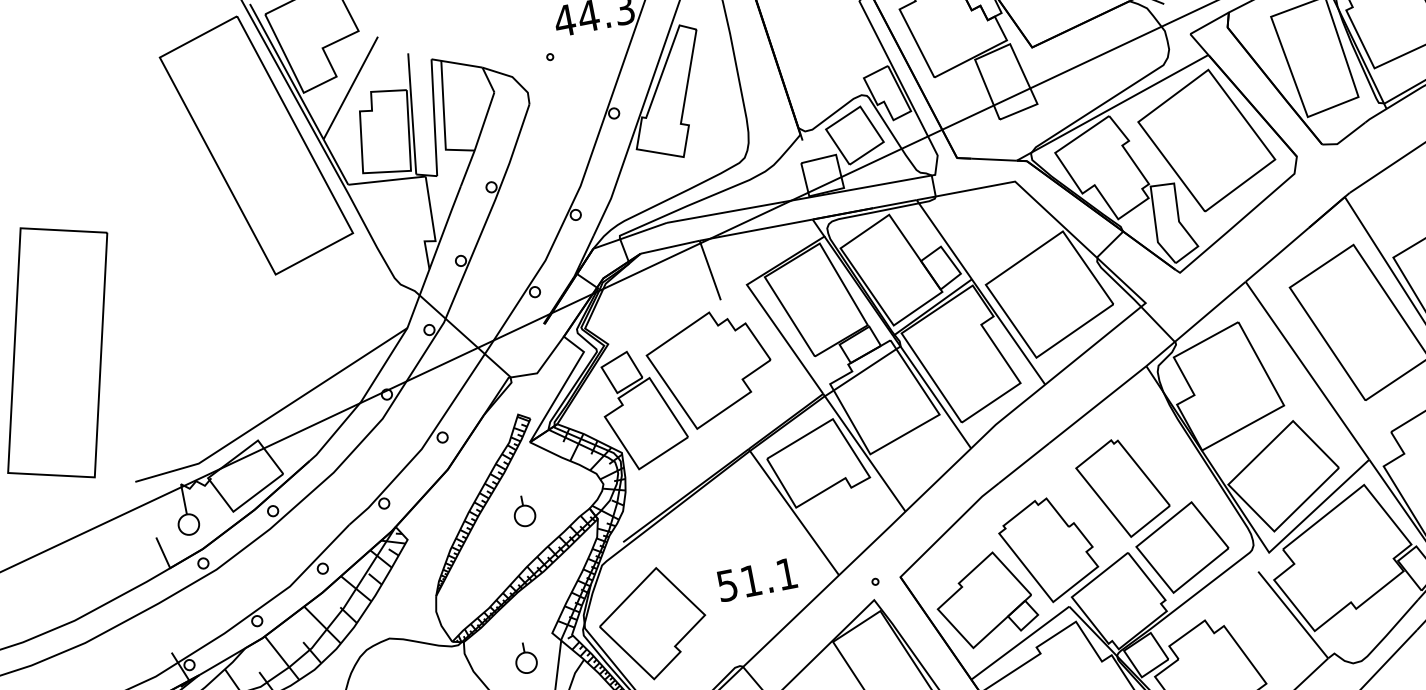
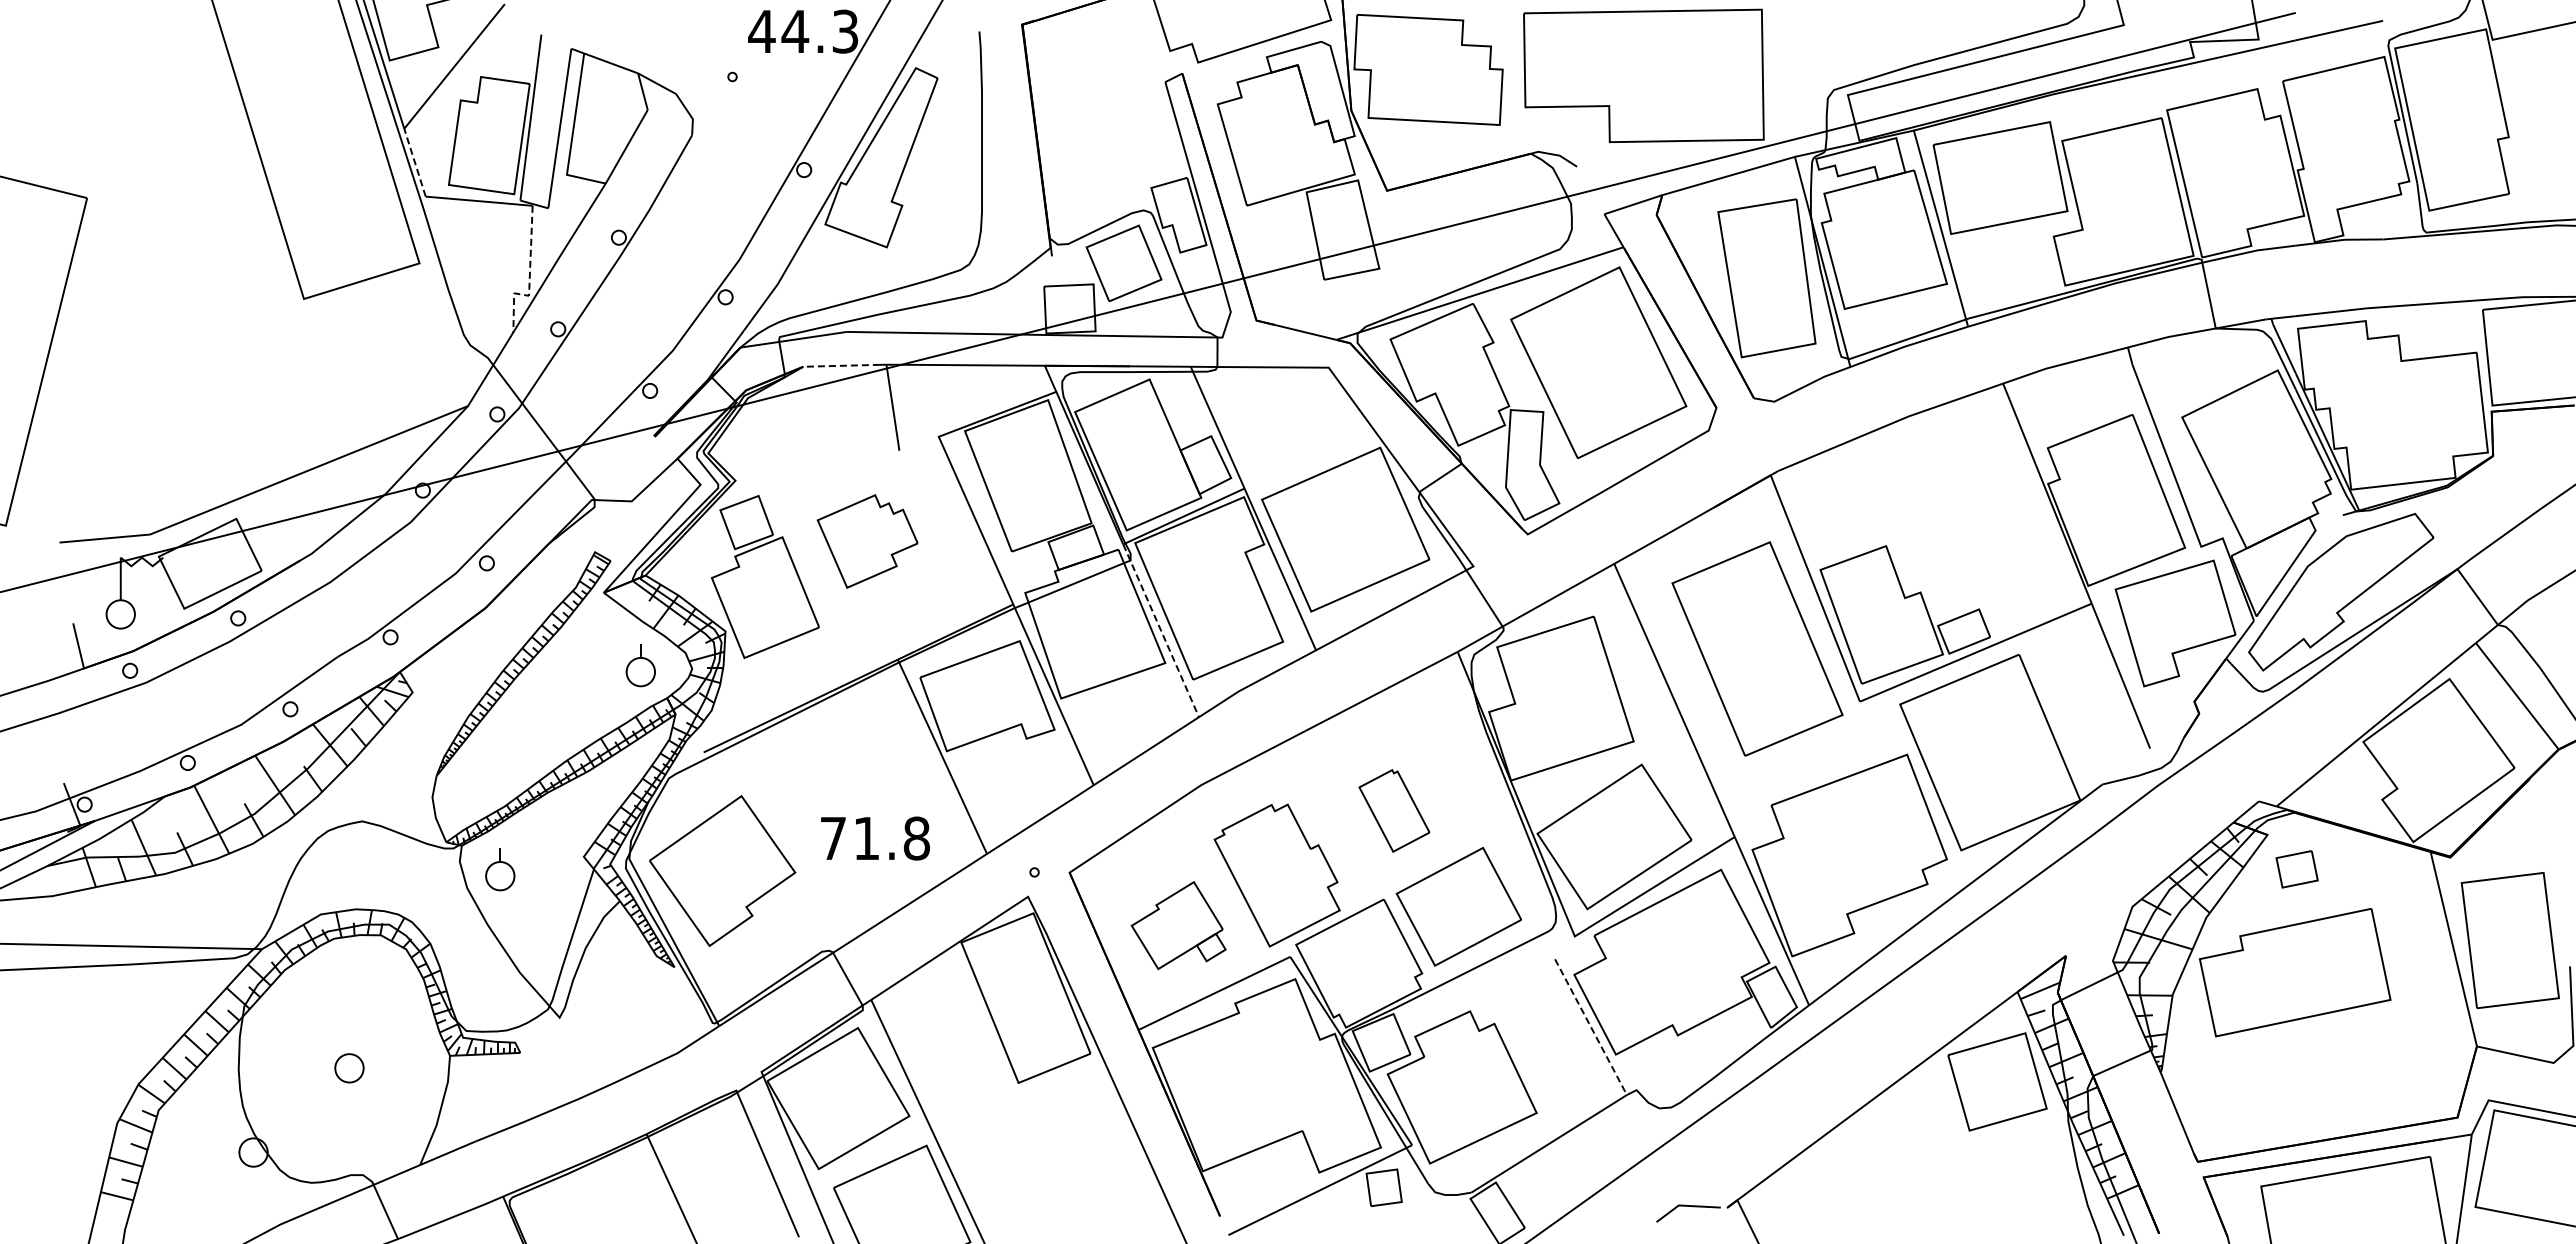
line: (336, 161) -> (415, 162), solid -> dashed
line: (433, 230) -> (529, 280), solid -> dashed
line: (667, 247) -> (841, 365), solid -> dashed
part: (710, 369) -> (867, 541), size x0.6
line: (931, 392) -> (1160, 630), solid -> dashed
part: (1123, 487) -> (1394, 810), size x0.6
part: (523, 511) -> (640, 665), moved
text: (756, 579) -> (874, 838), 51.1 -> 71.8
part: (985, 599) -> (1178, 925), size x0.7
line: (1293, 615) -> (1591, 1027), solid -> dashed
part: (525, 657) -> (500, 869), moved

